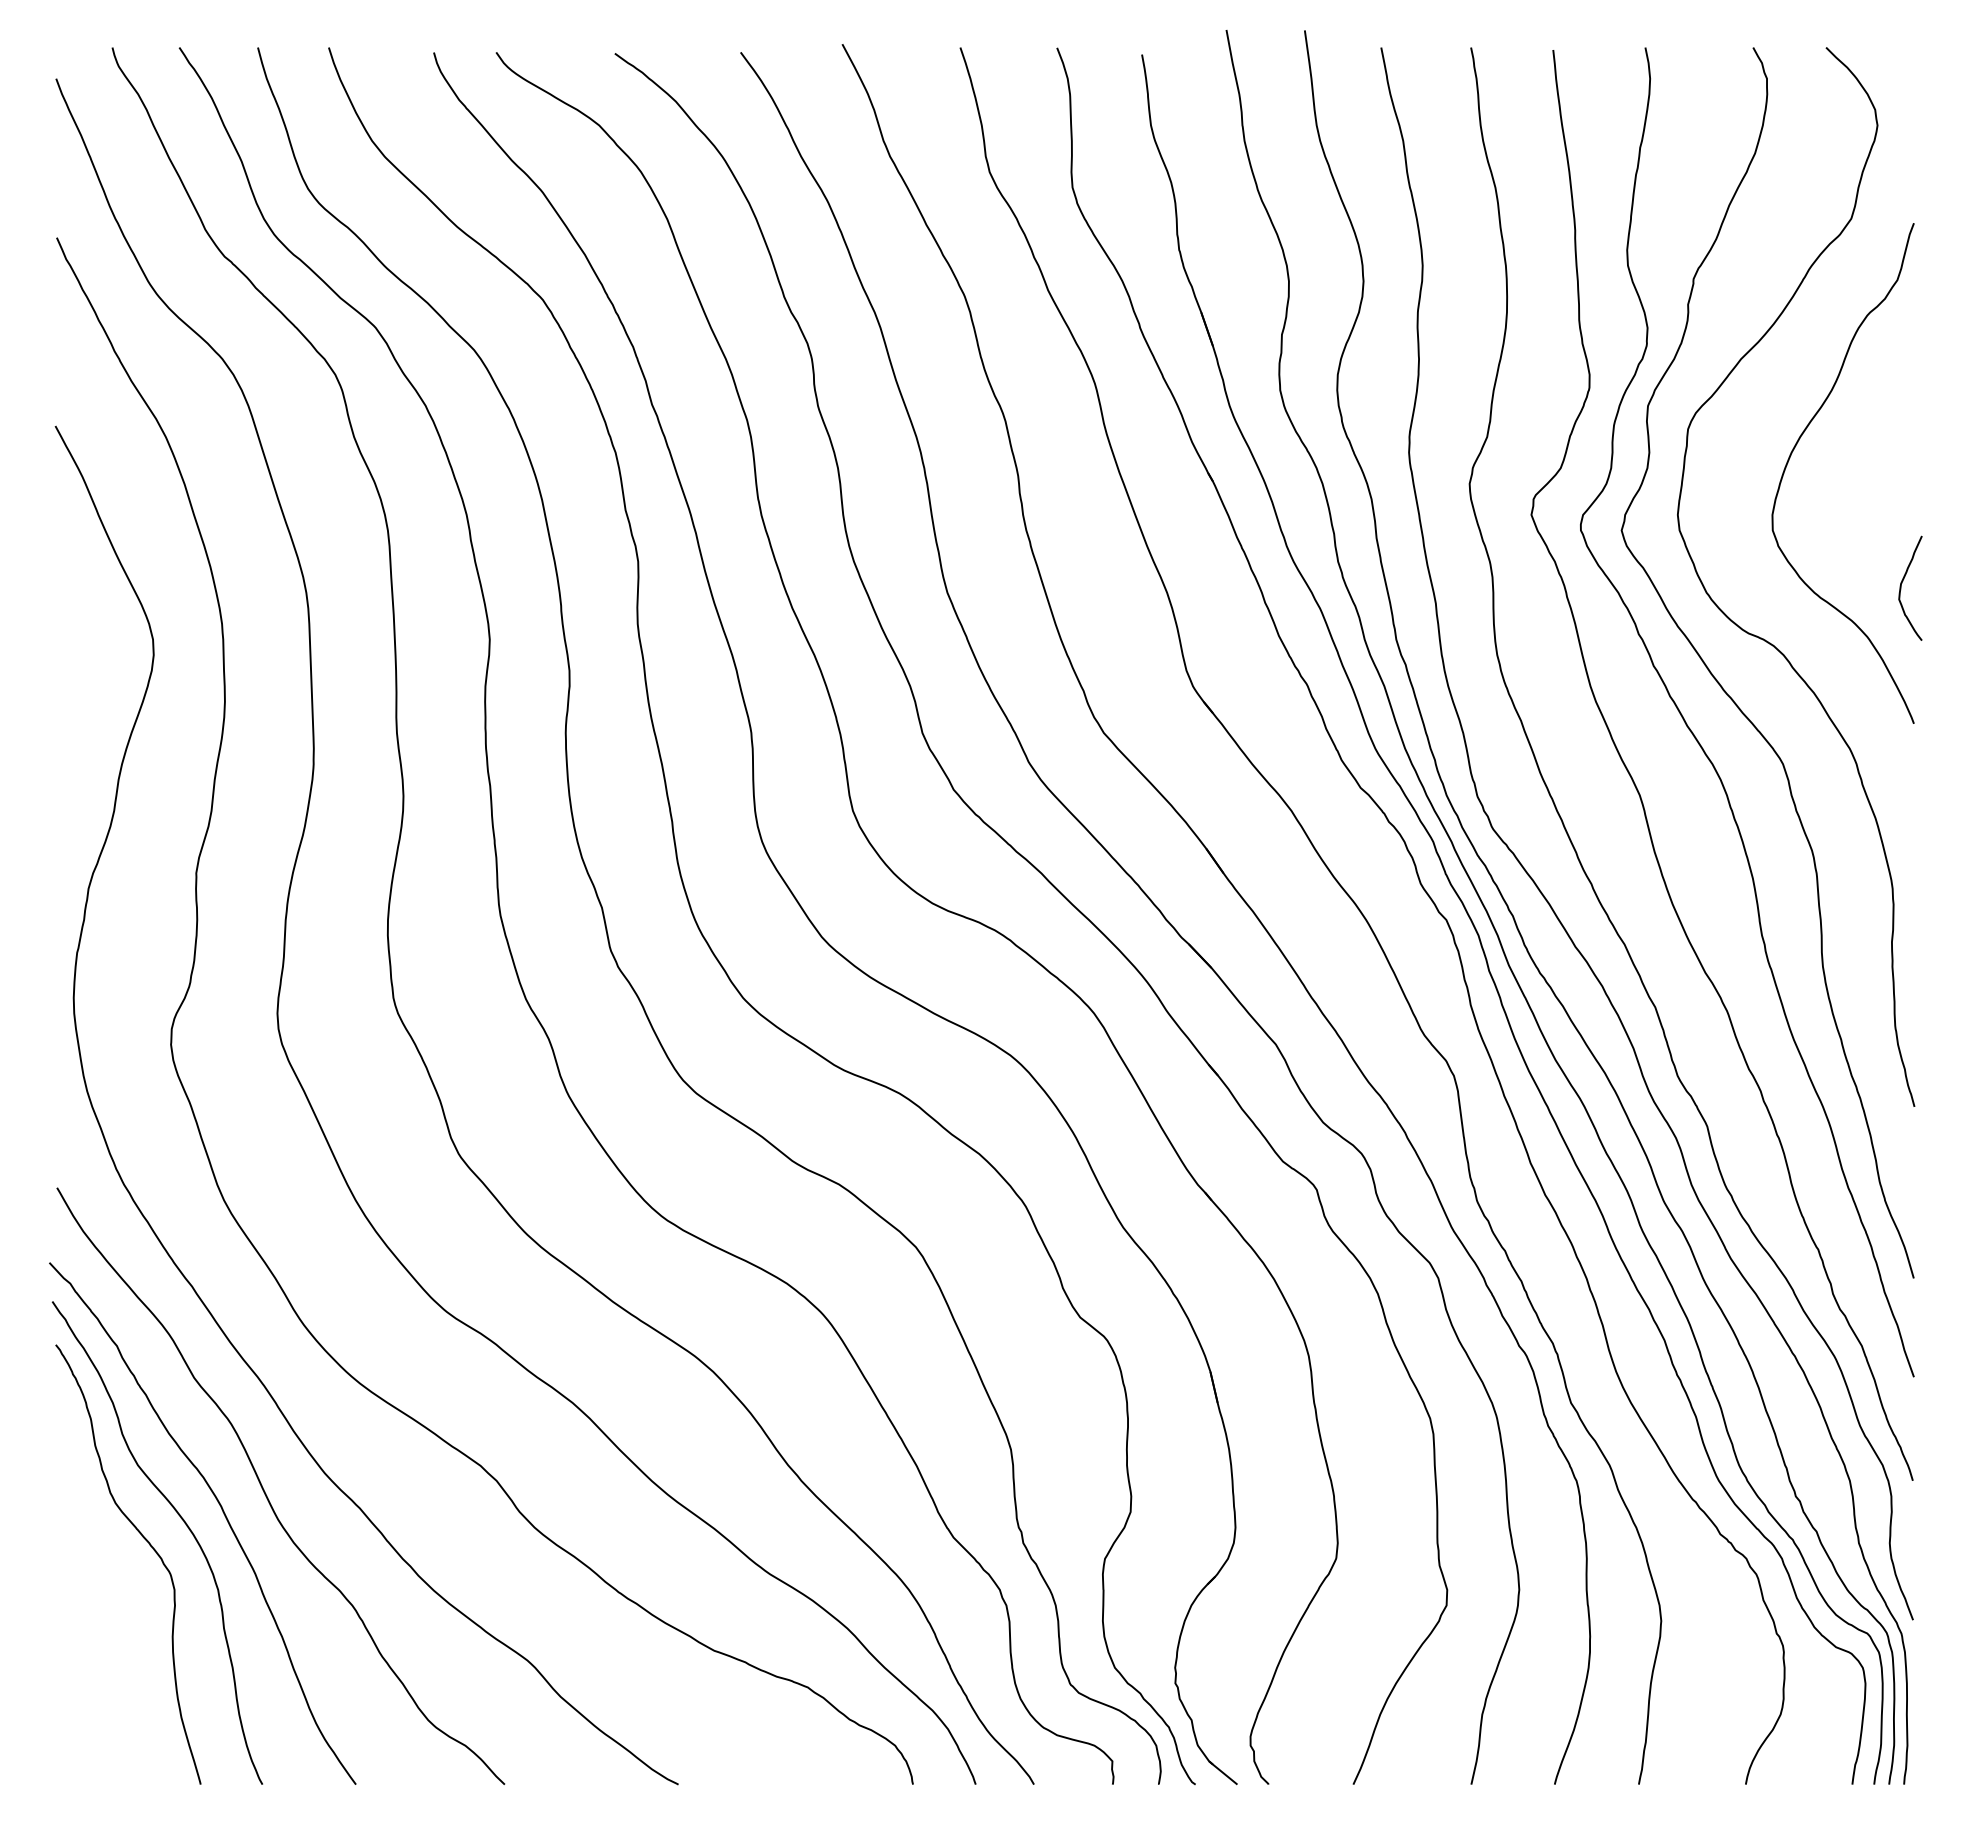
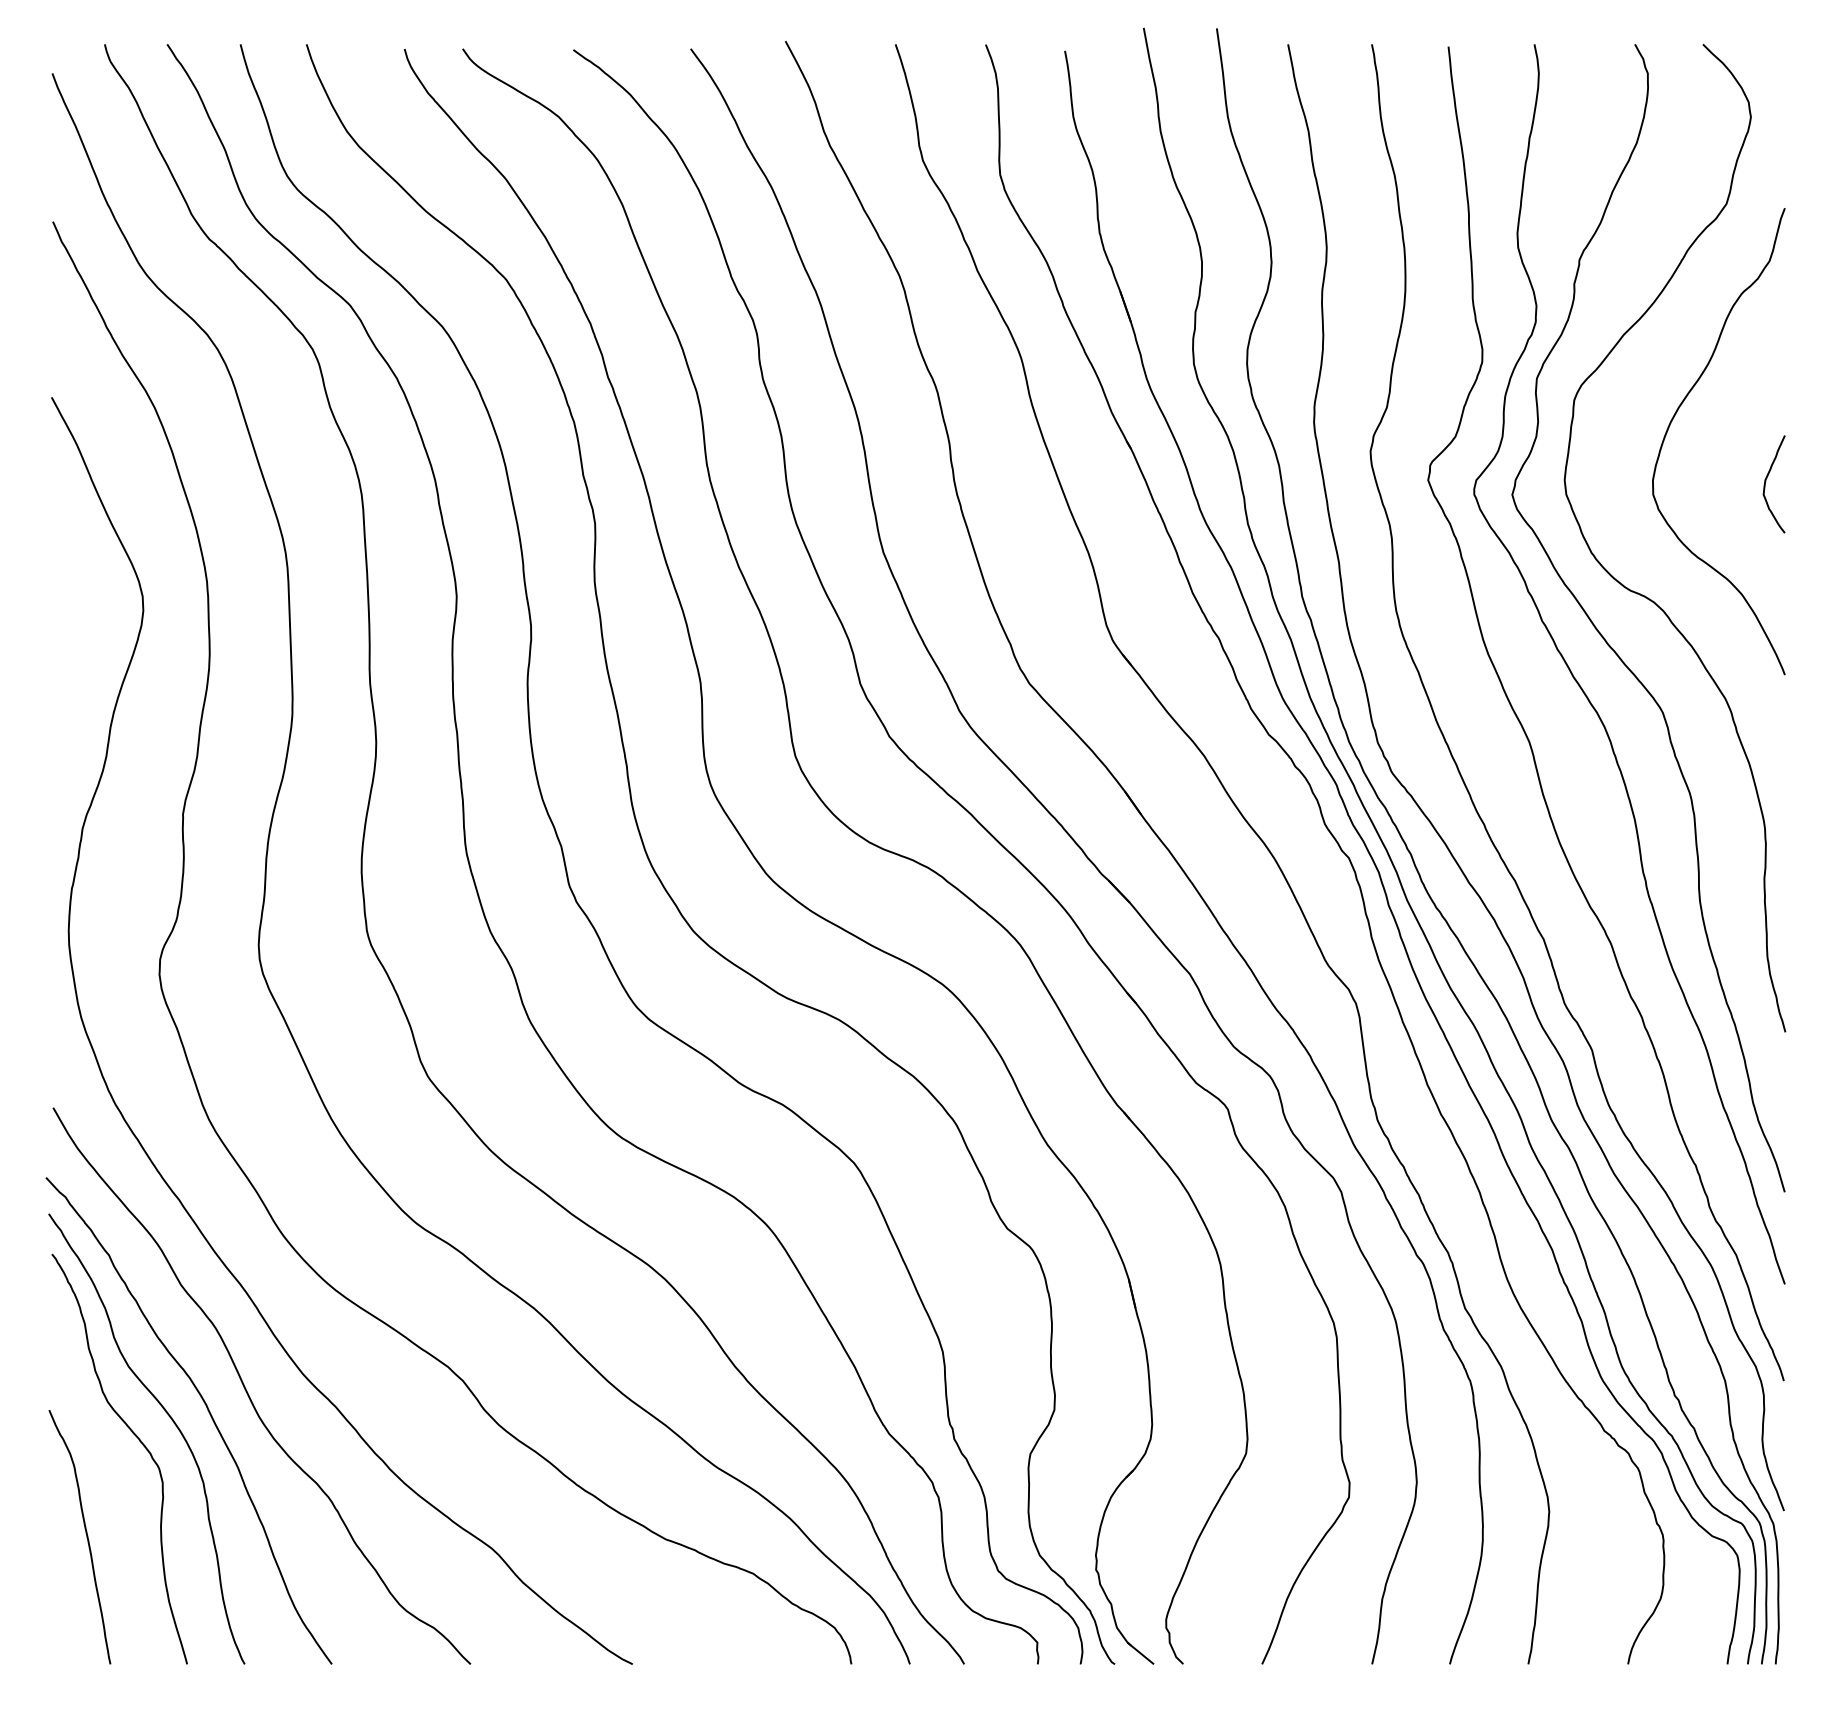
curve: (1902, 583) -> (1766, 479), moved
curve: (92, 1647) -> (86, 1536), added

